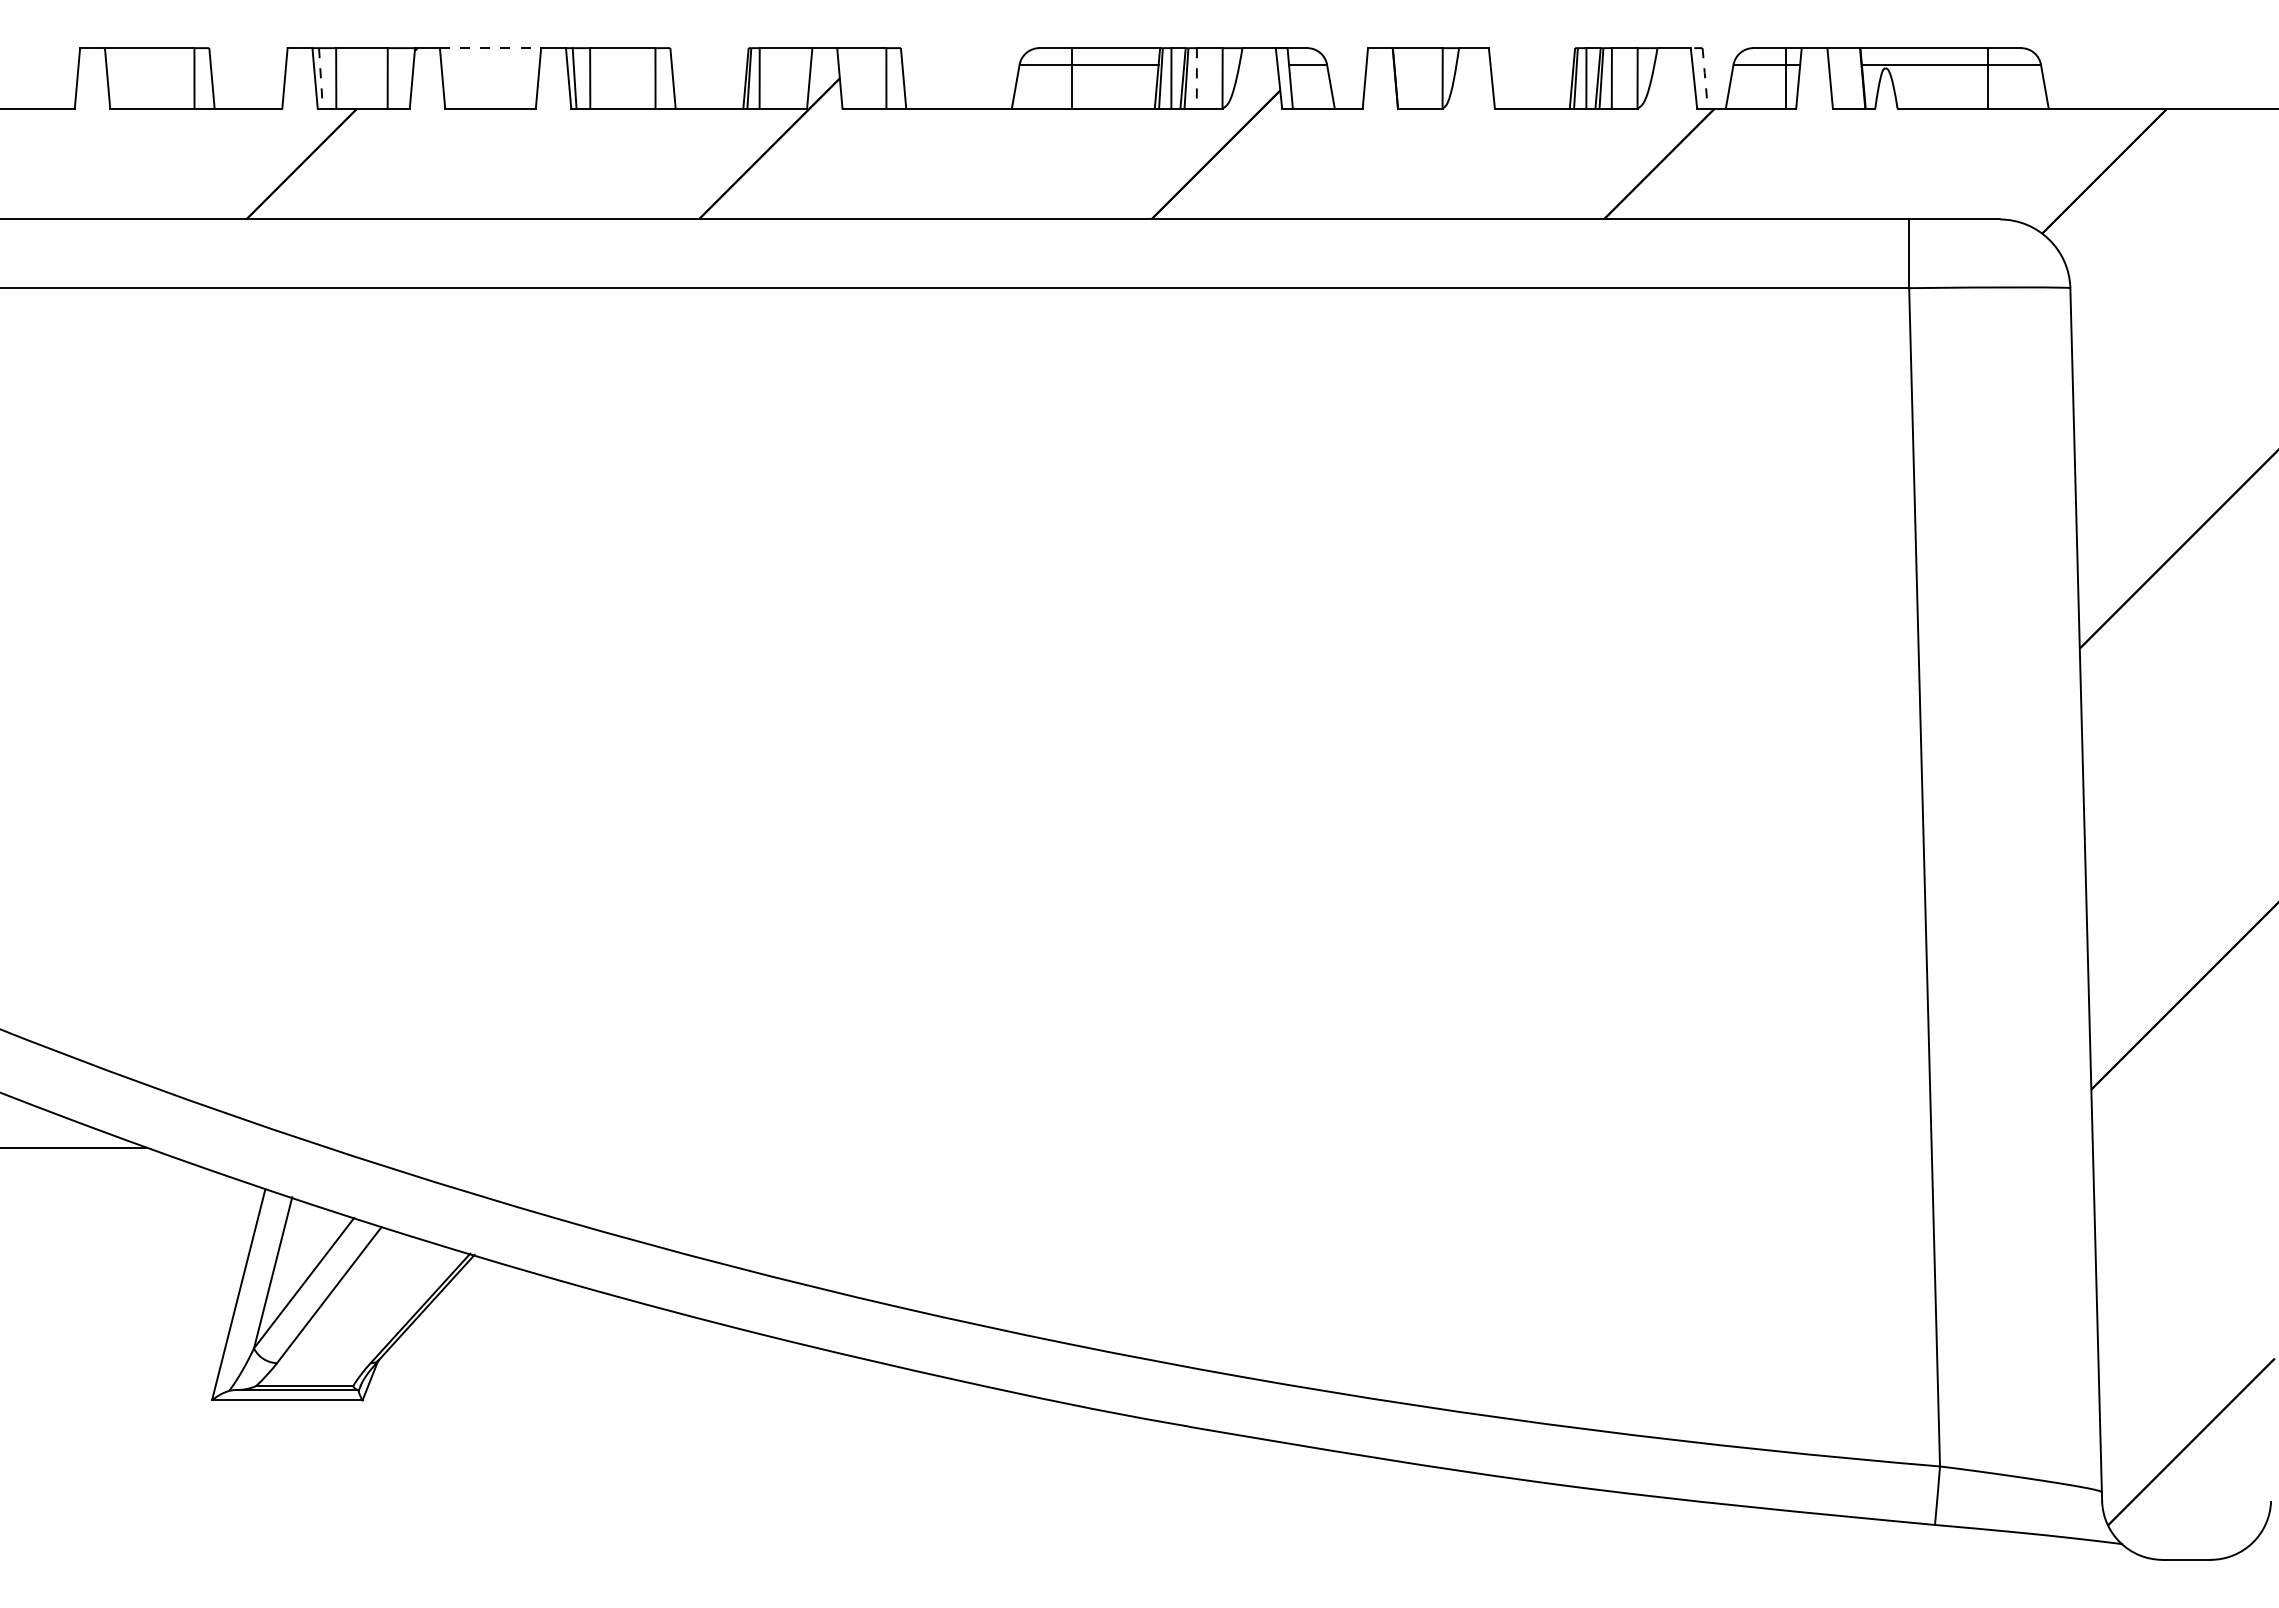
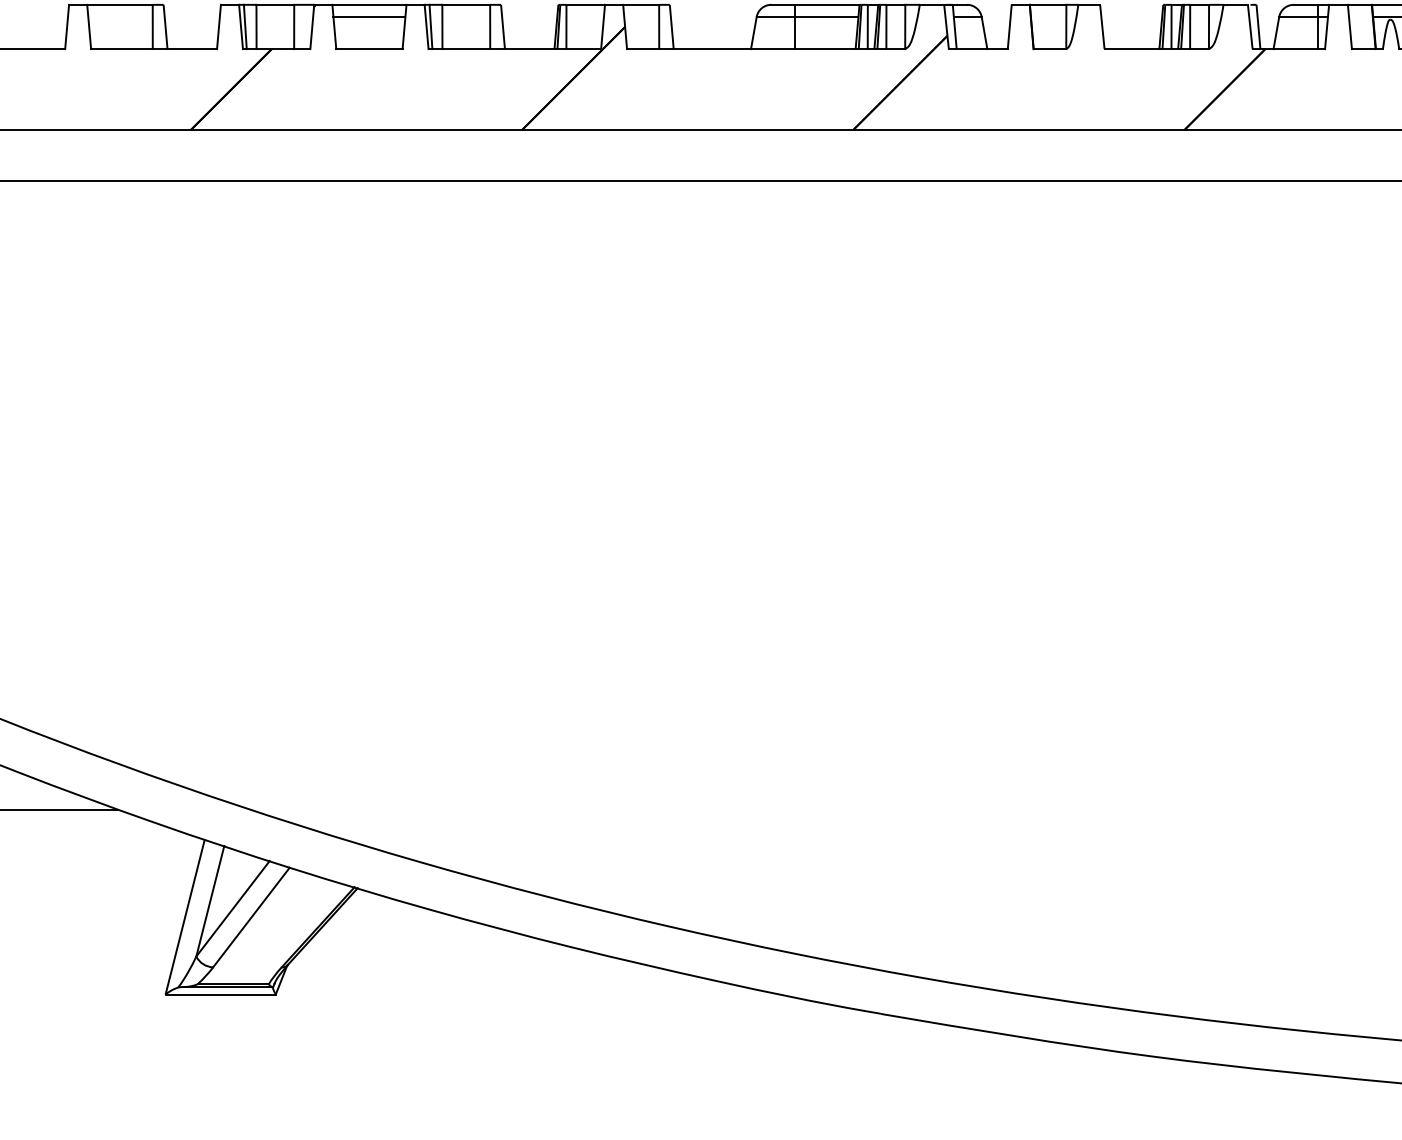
line: (490, 48) -> (369, 5), dashed -> solid
line: (490, 64) -> (369, 16), added
line: (320, 78) -> (245, 27), dashed -> solid
line: (1196, 78) -> (886, 27), dashed -> solid
line: (1705, 78) -> (1258, 27), dashed -> solid

